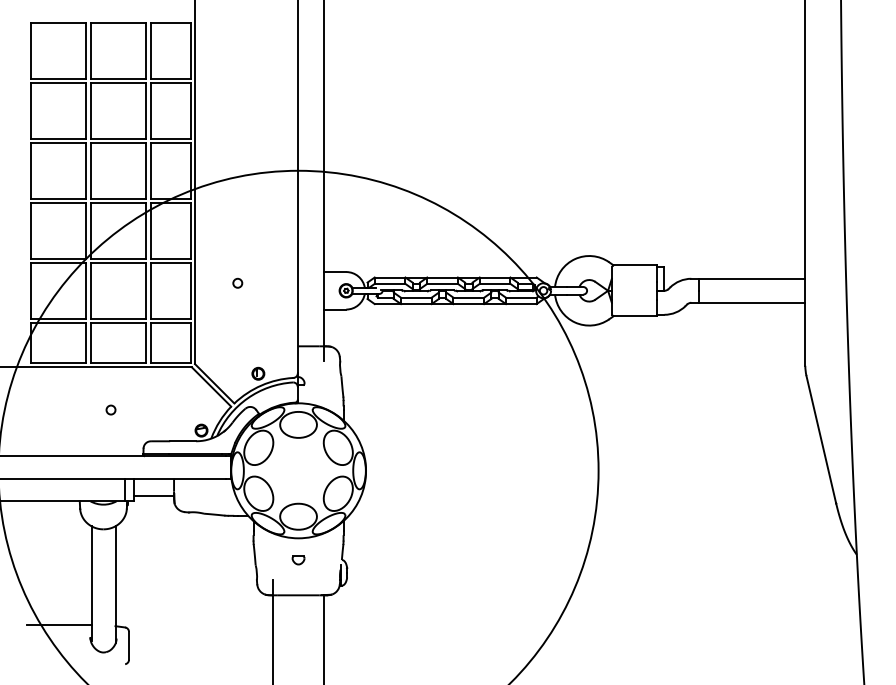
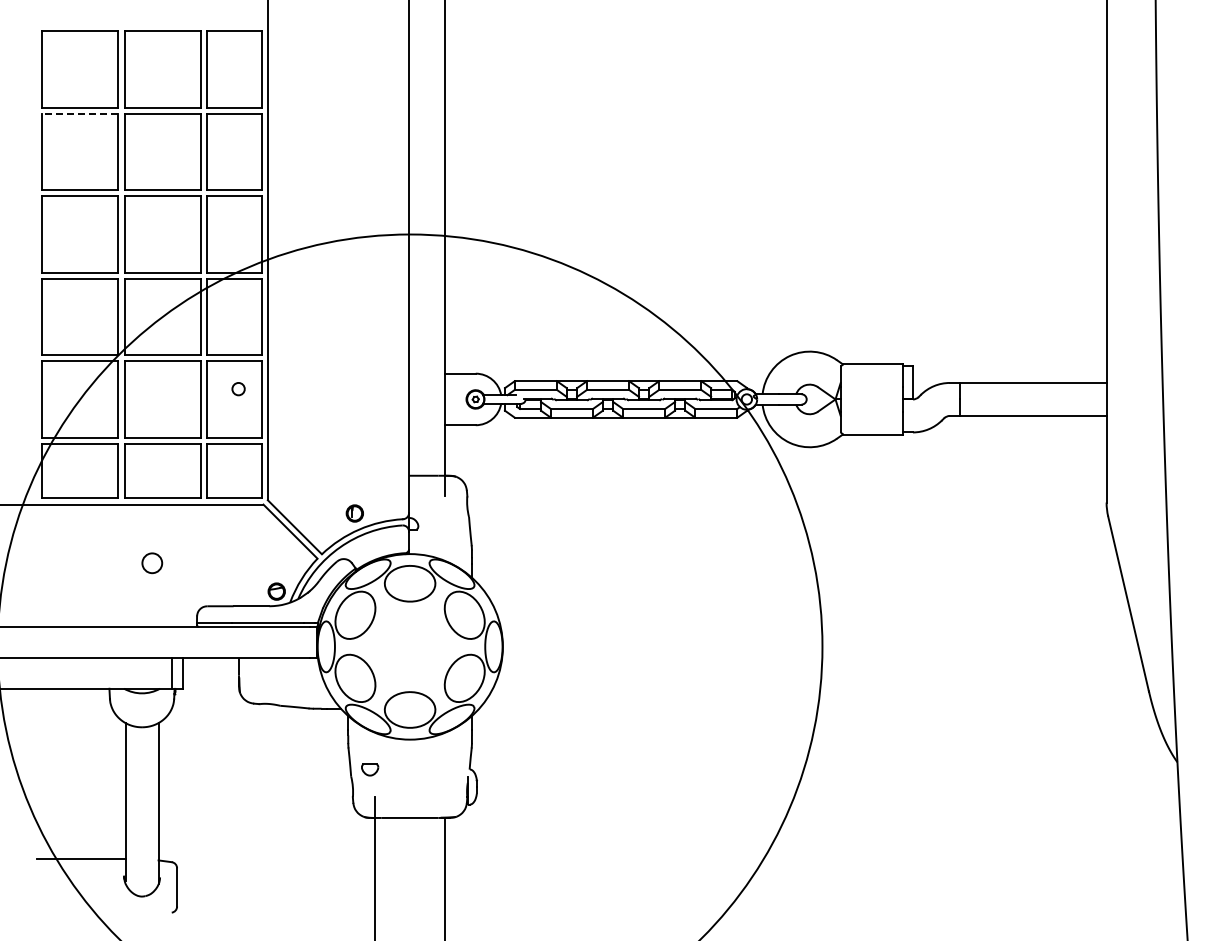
line: (58, 82) -> (79, 113), solid -> dashed
circle: (237, 283) -> (238, 389), moved
circle: (111, 410) -> (152, 563), size x1.6
line: (154, 496) -> (211, 681), removed
part: (298, 560) -> (370, 769), moved

